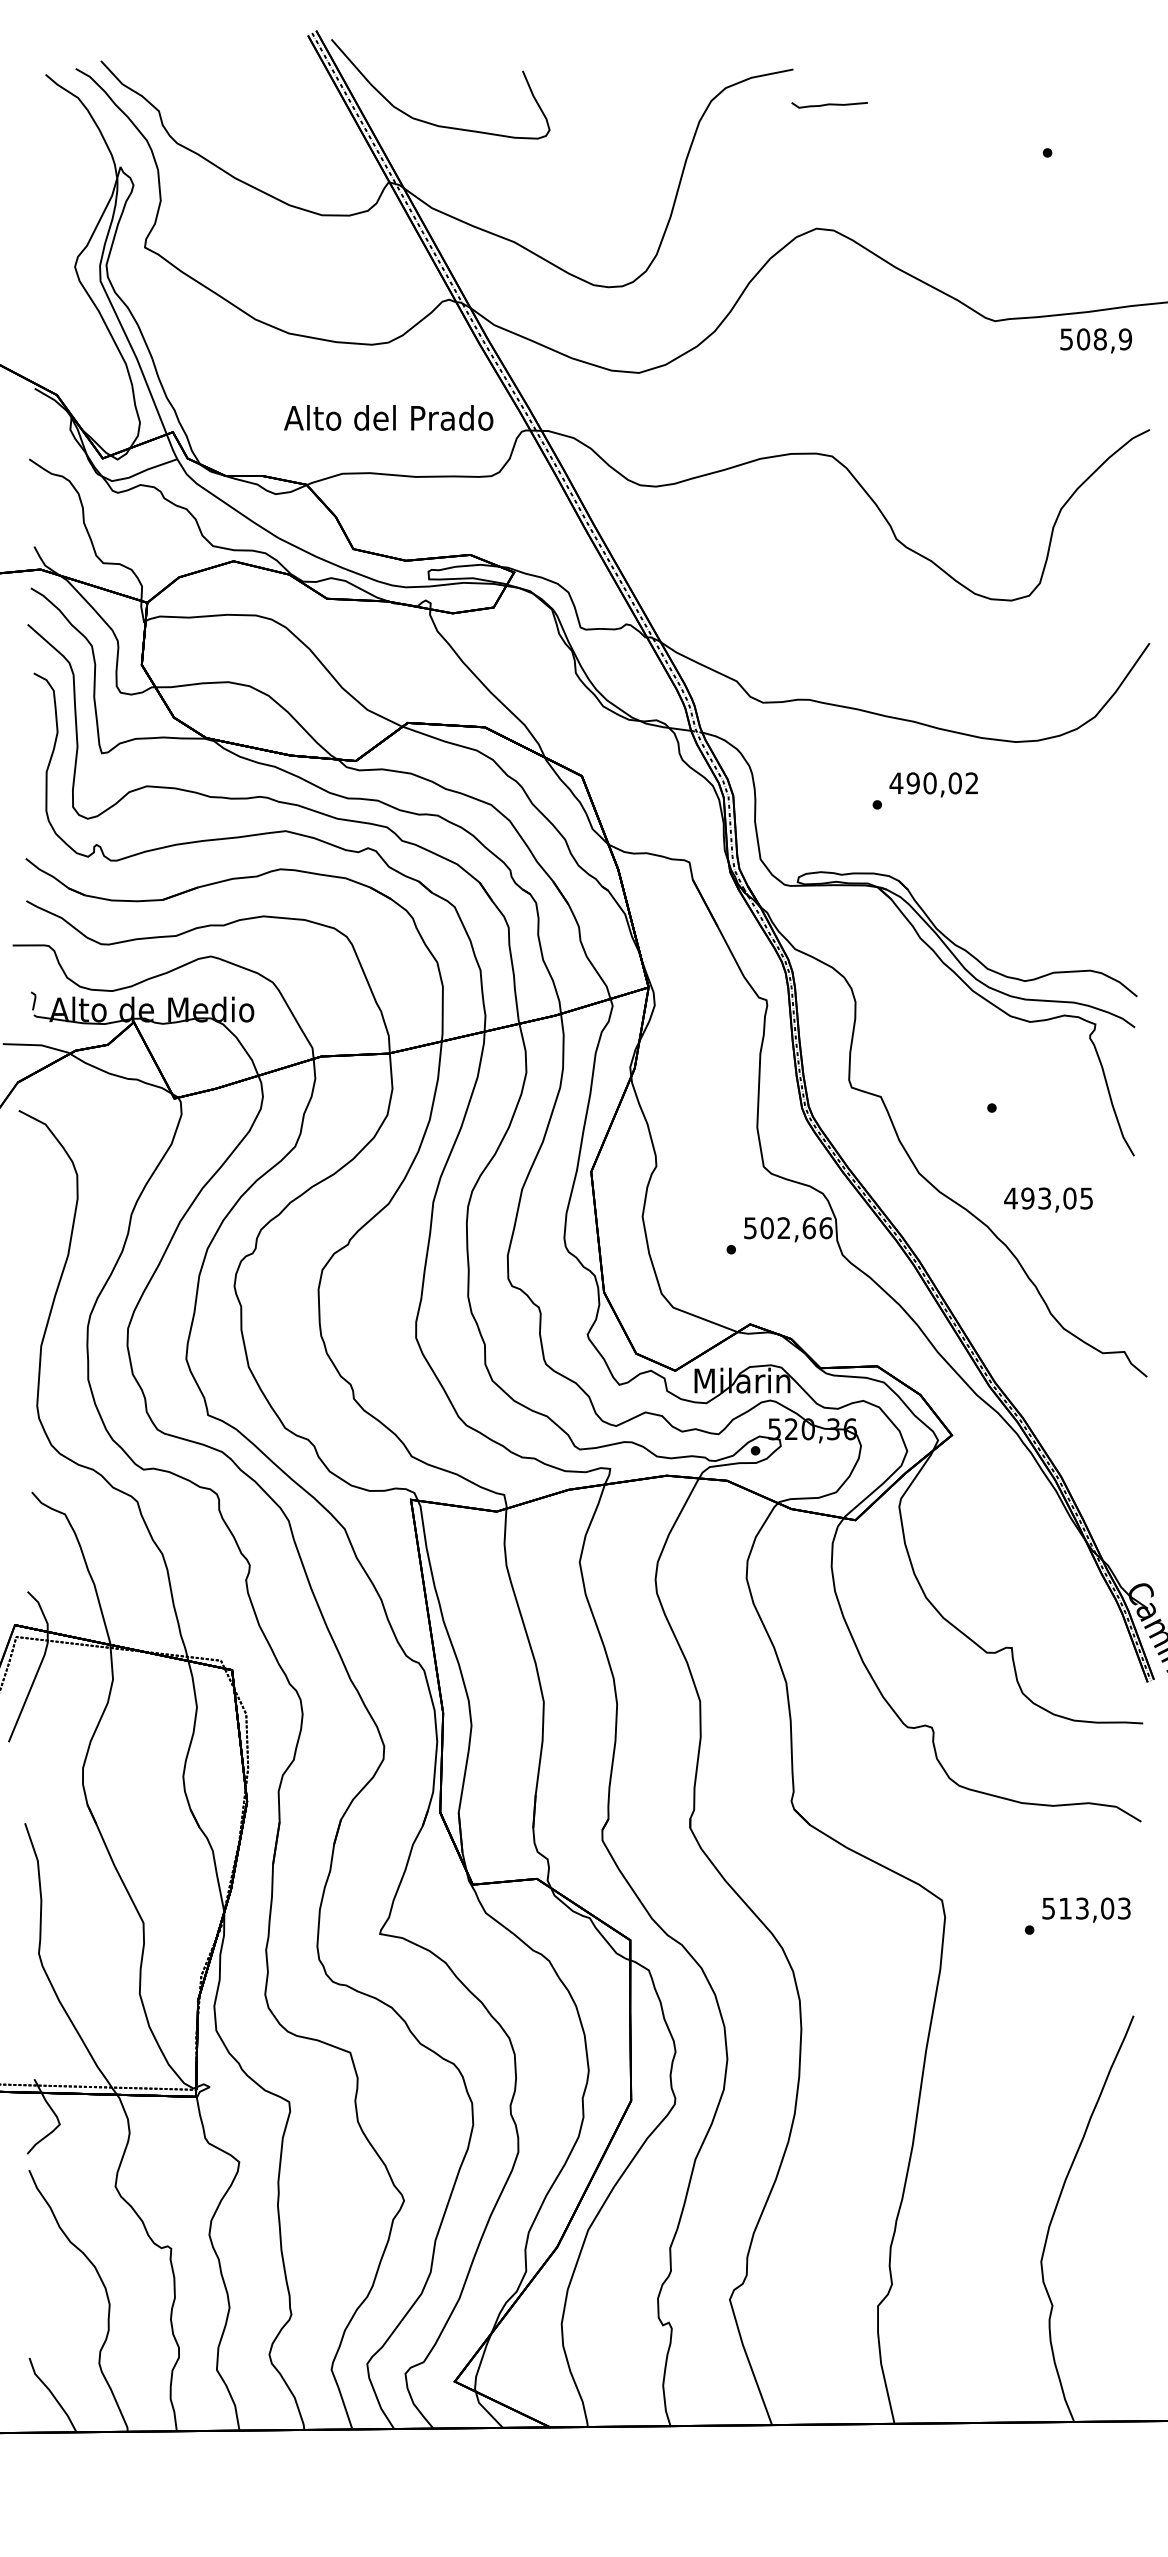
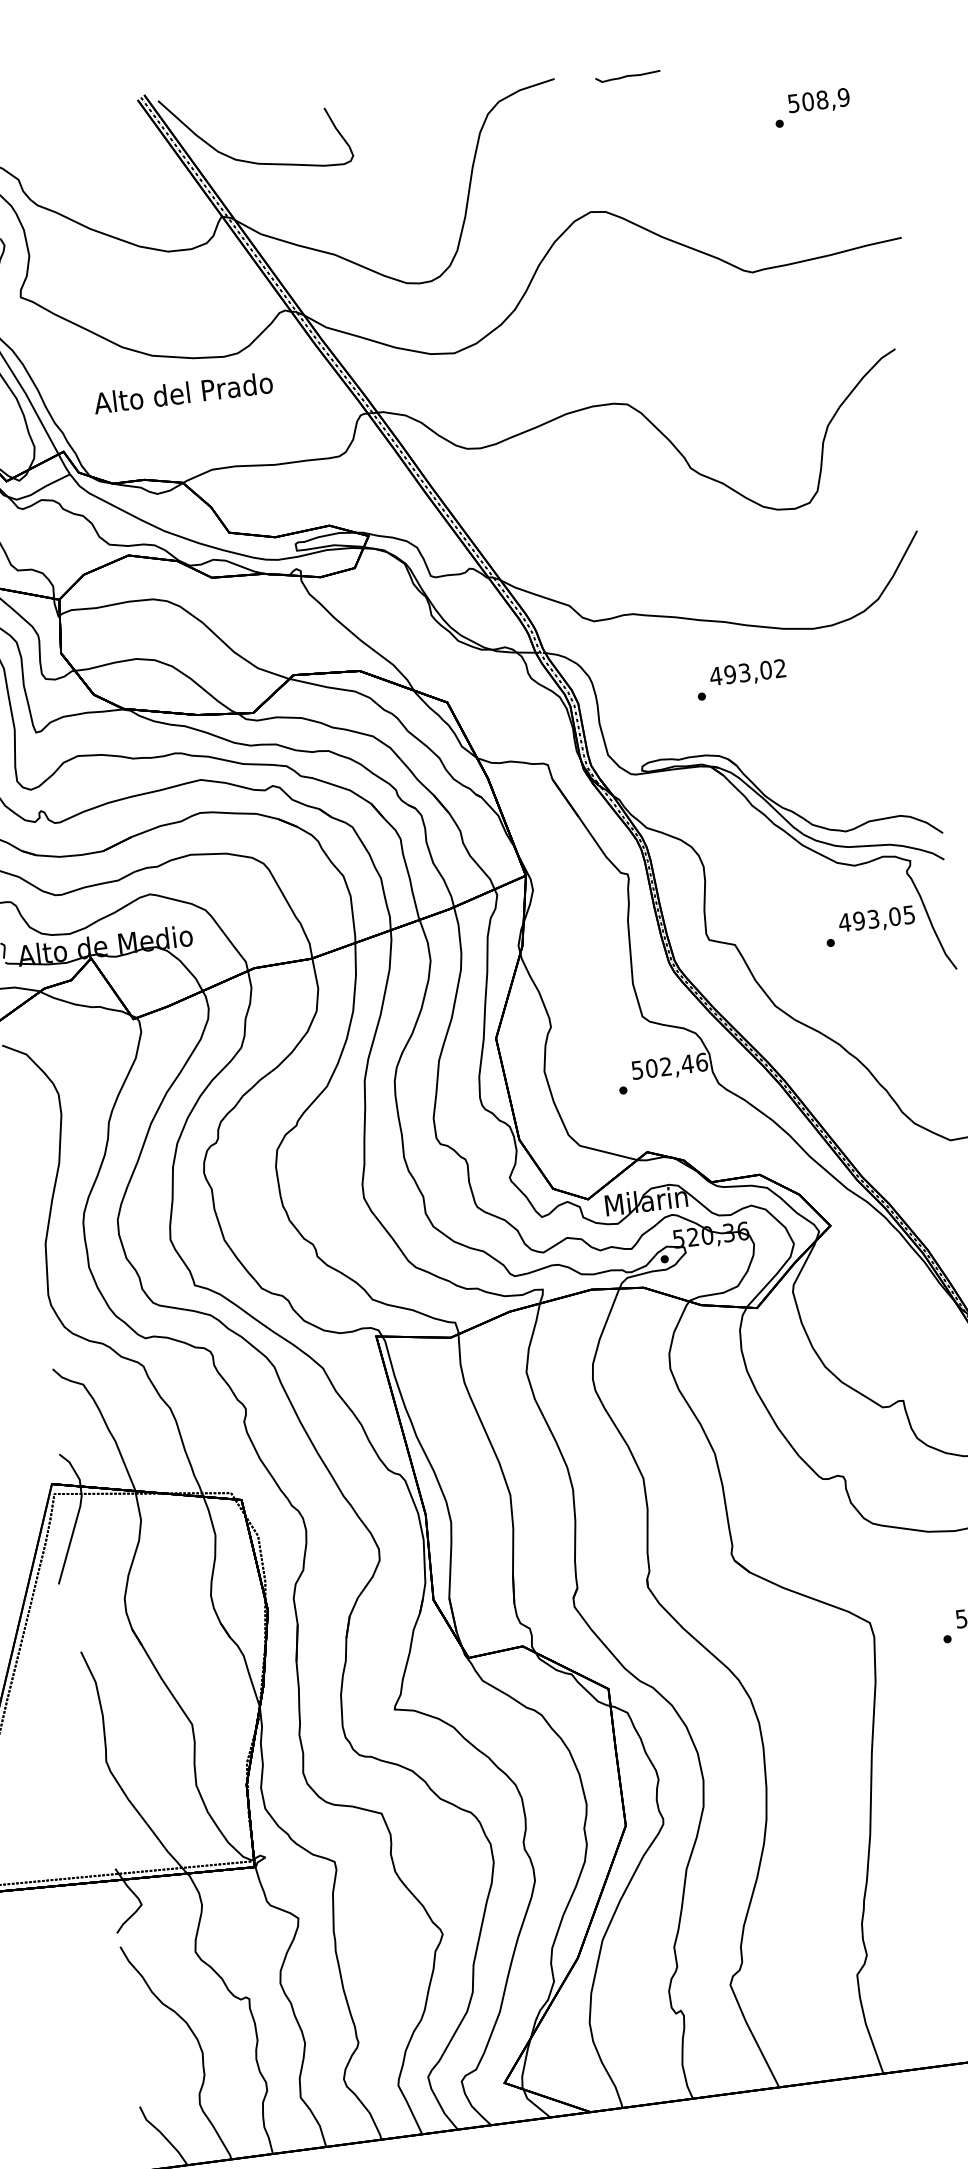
curve: (829, 105) -> (627, 76), moved
text: (1096, 340) -> (819, 101), moved
text: (388, 417) -> (183, 392), moved
text: (929, 783) -> (744, 673), 490,02 -> 493,02
text: (1048, 1199) -> (876, 919), moved
text: (809, 1228) -> (687, 1064), 502,66 -> 502,46

